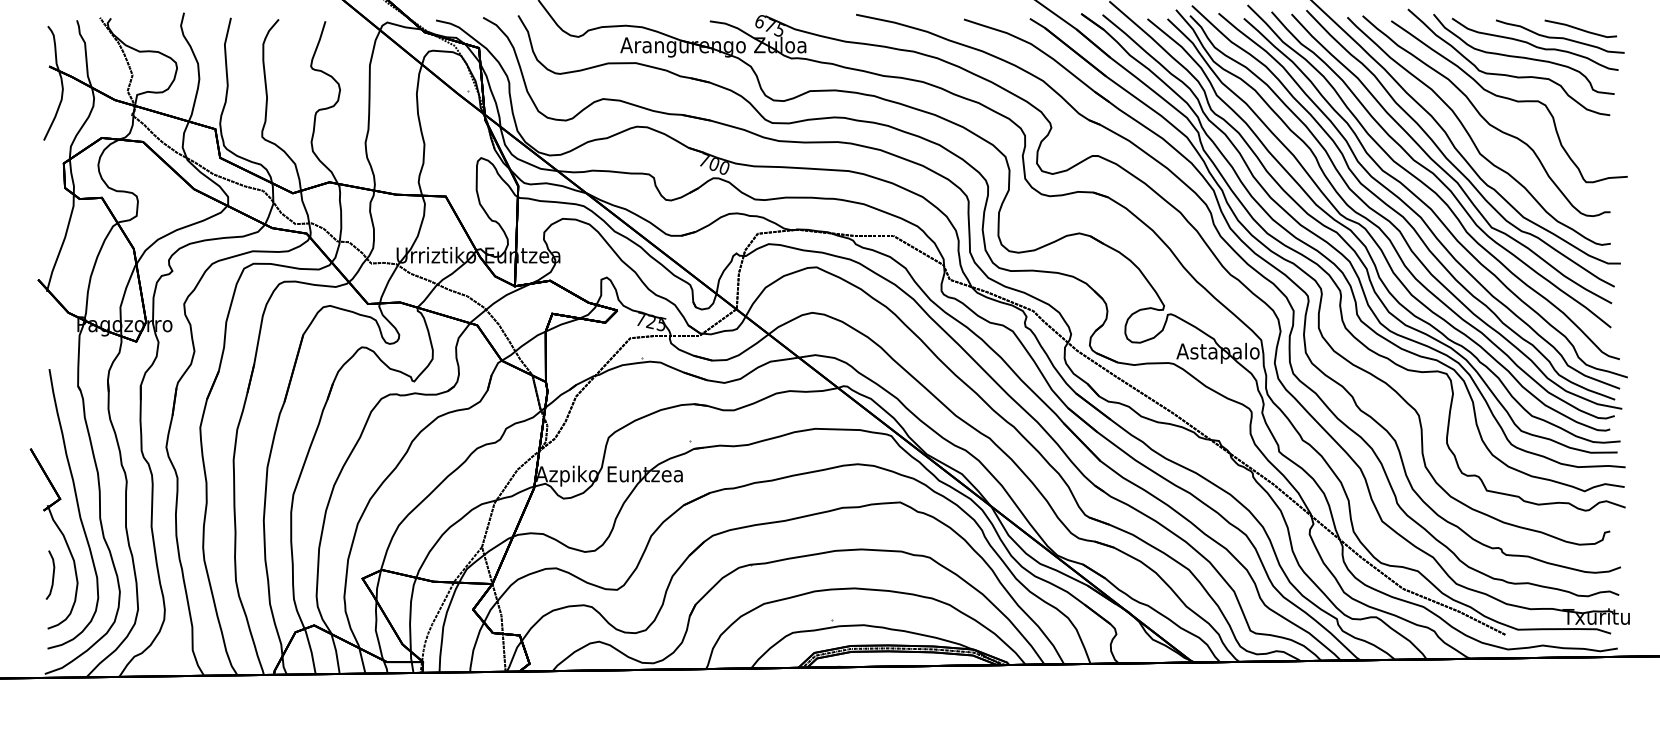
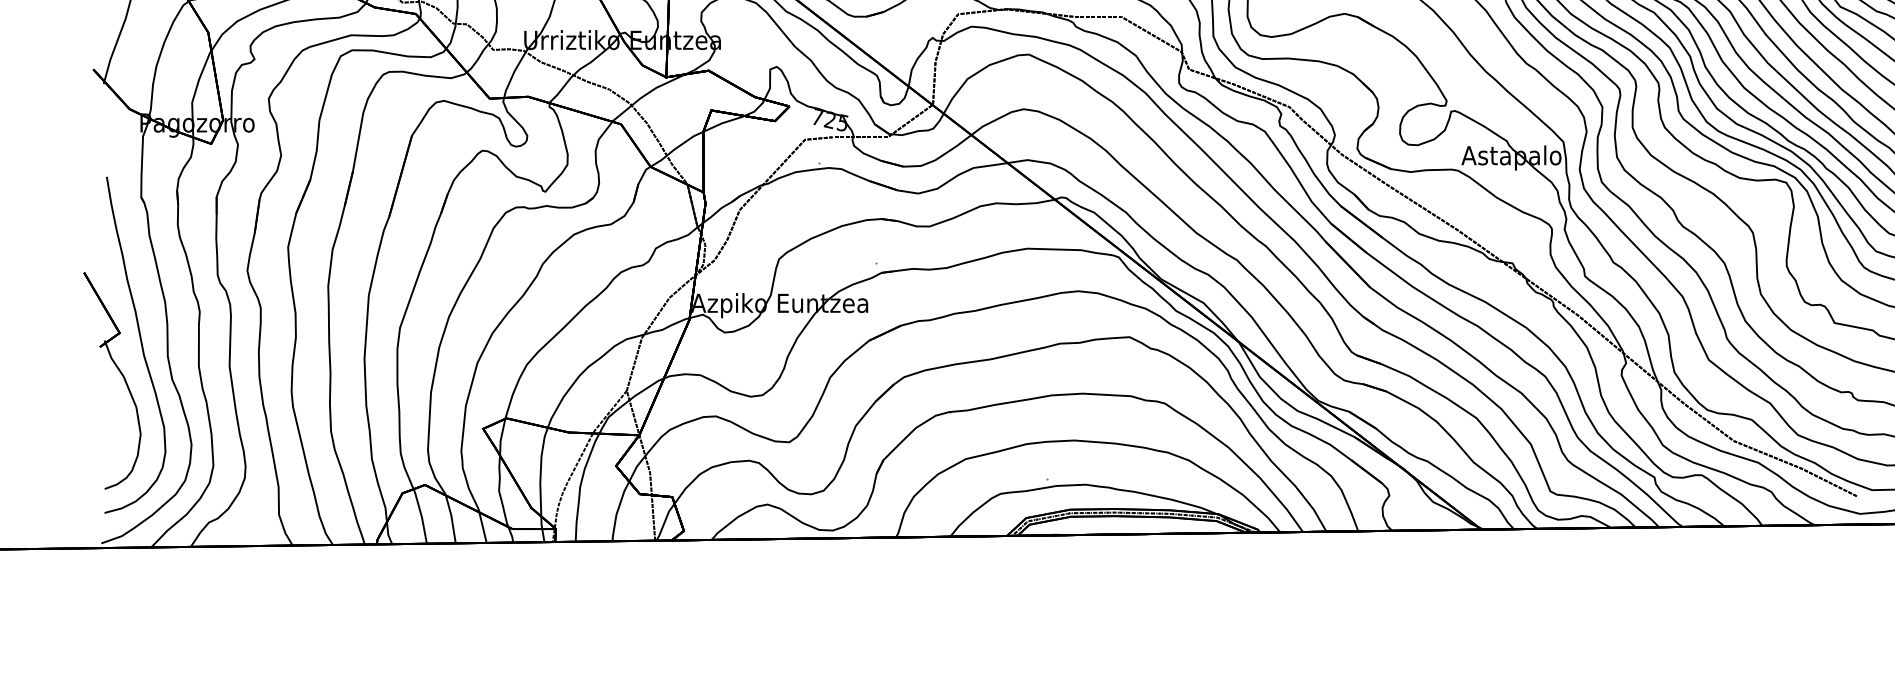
curve: (52, 574) -> (110, 423), removed

